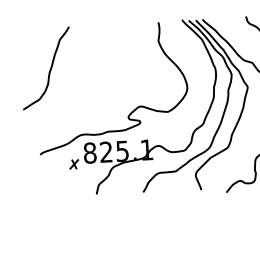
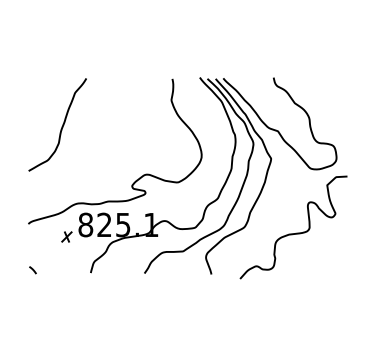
curve: (49, 69) -> (61, 126), moved
curve: (45, 195) -> (32, 270), added

